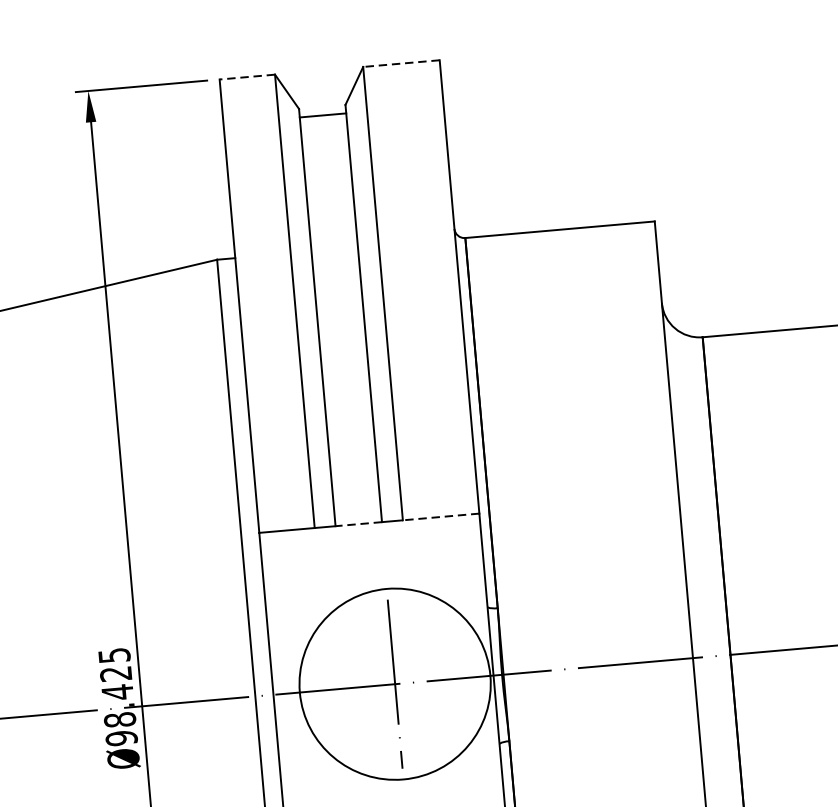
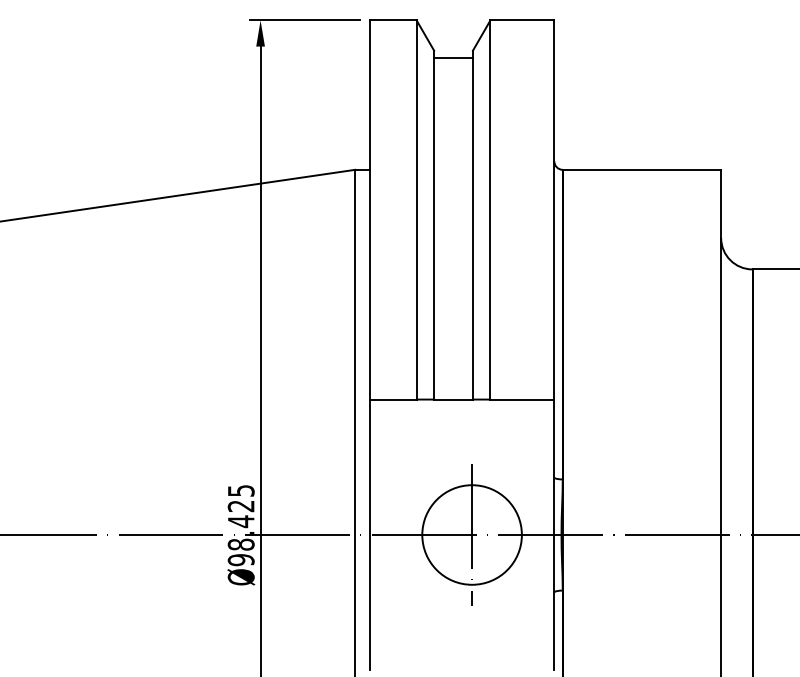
line: (401, 63) -> (522, 20), dashed -> solid
line: (247, 77) -> (393, 20), dashed -> solid
line: (441, 516) -> (522, 399), dashed -> solid
line: (358, 524) -> (453, 399), dashed -> solid
circle: (394, 683) -> (471, 534), size x0.62

